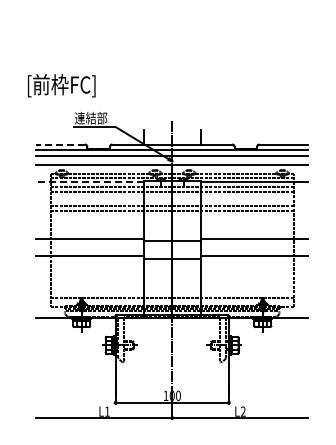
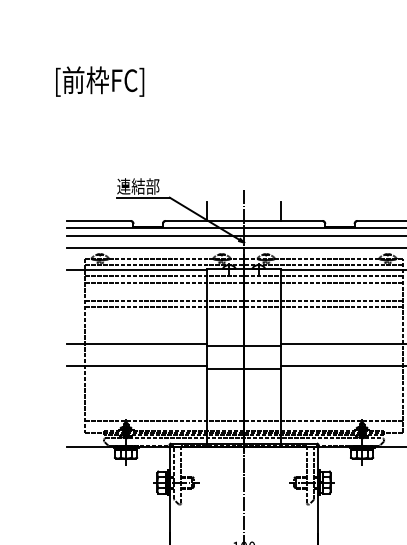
text: (61, 85) -> (99, 81), moved
line: (60, 144) -> (98, 220), dashed -> solid
line: (90, 182) -> (137, 270), dashed -> solid

